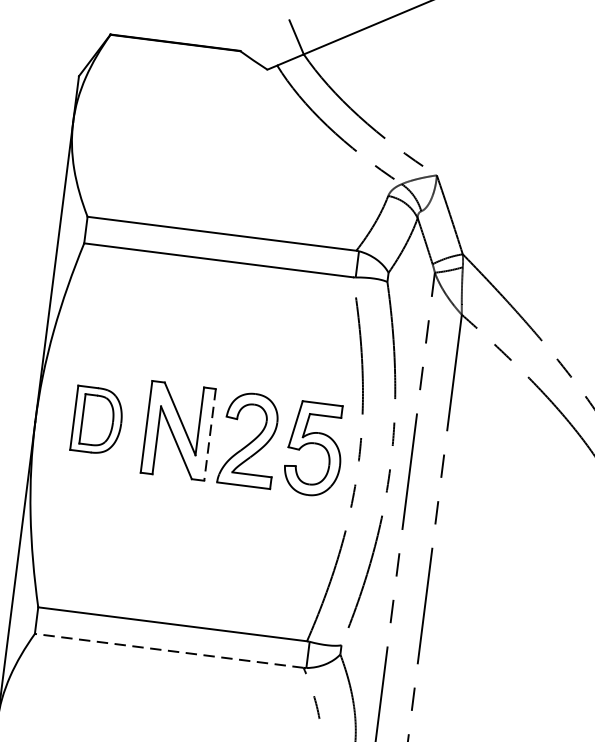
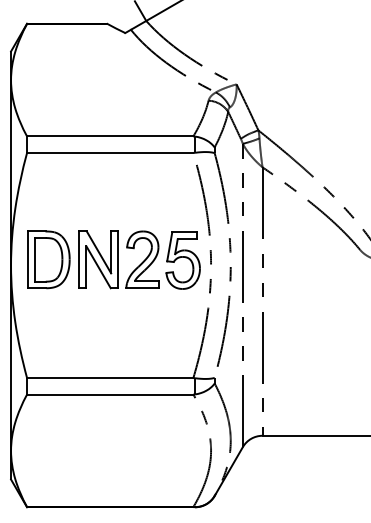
part: (97, 420) -> (48, 259), size x1.43
line: (210, 435) -> (118, 260), dashed -> solid
line: (168, 650) -> (109, 394), dashed -> solid

